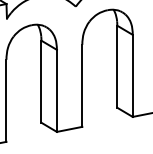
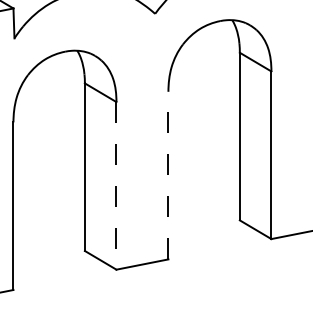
line: (82, 85) -> (168, 174), solid -> dashed
line: (56, 91) -> (115, 187), solid -> dashed

